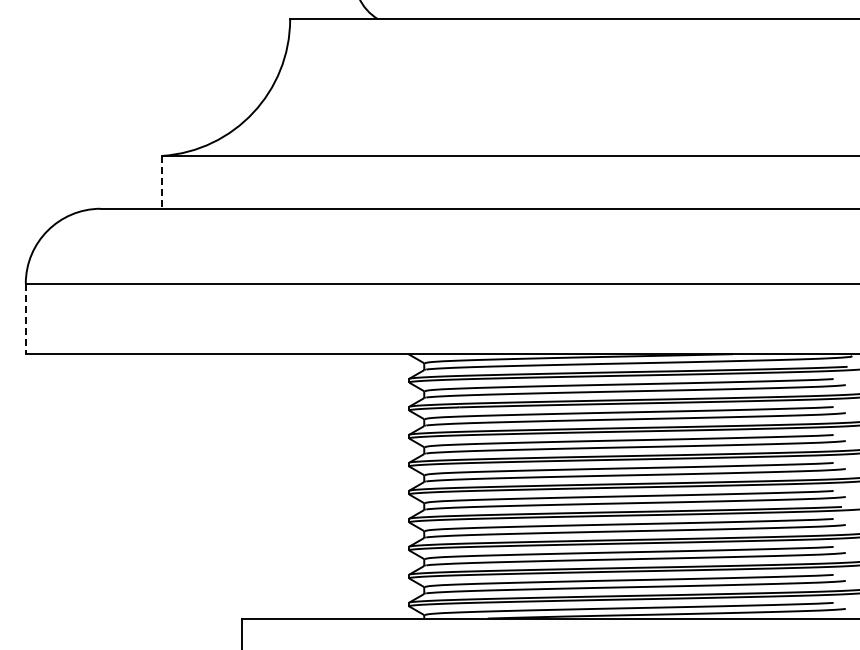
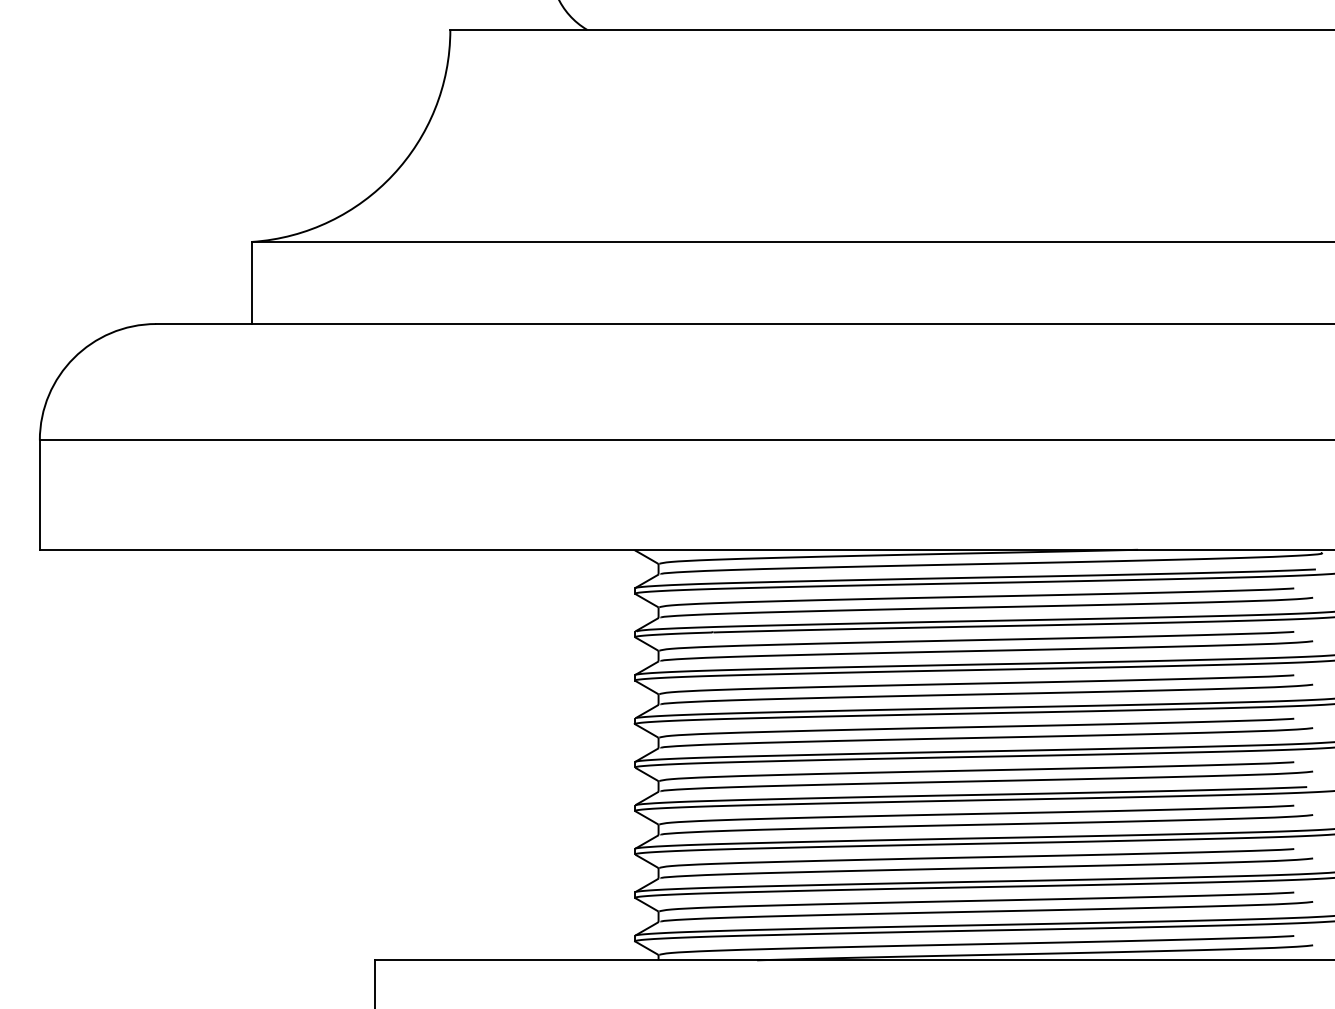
line: (162, 182) -> (252, 283), dashed -> solid
line: (25, 319) -> (39, 495), dashed -> solid

